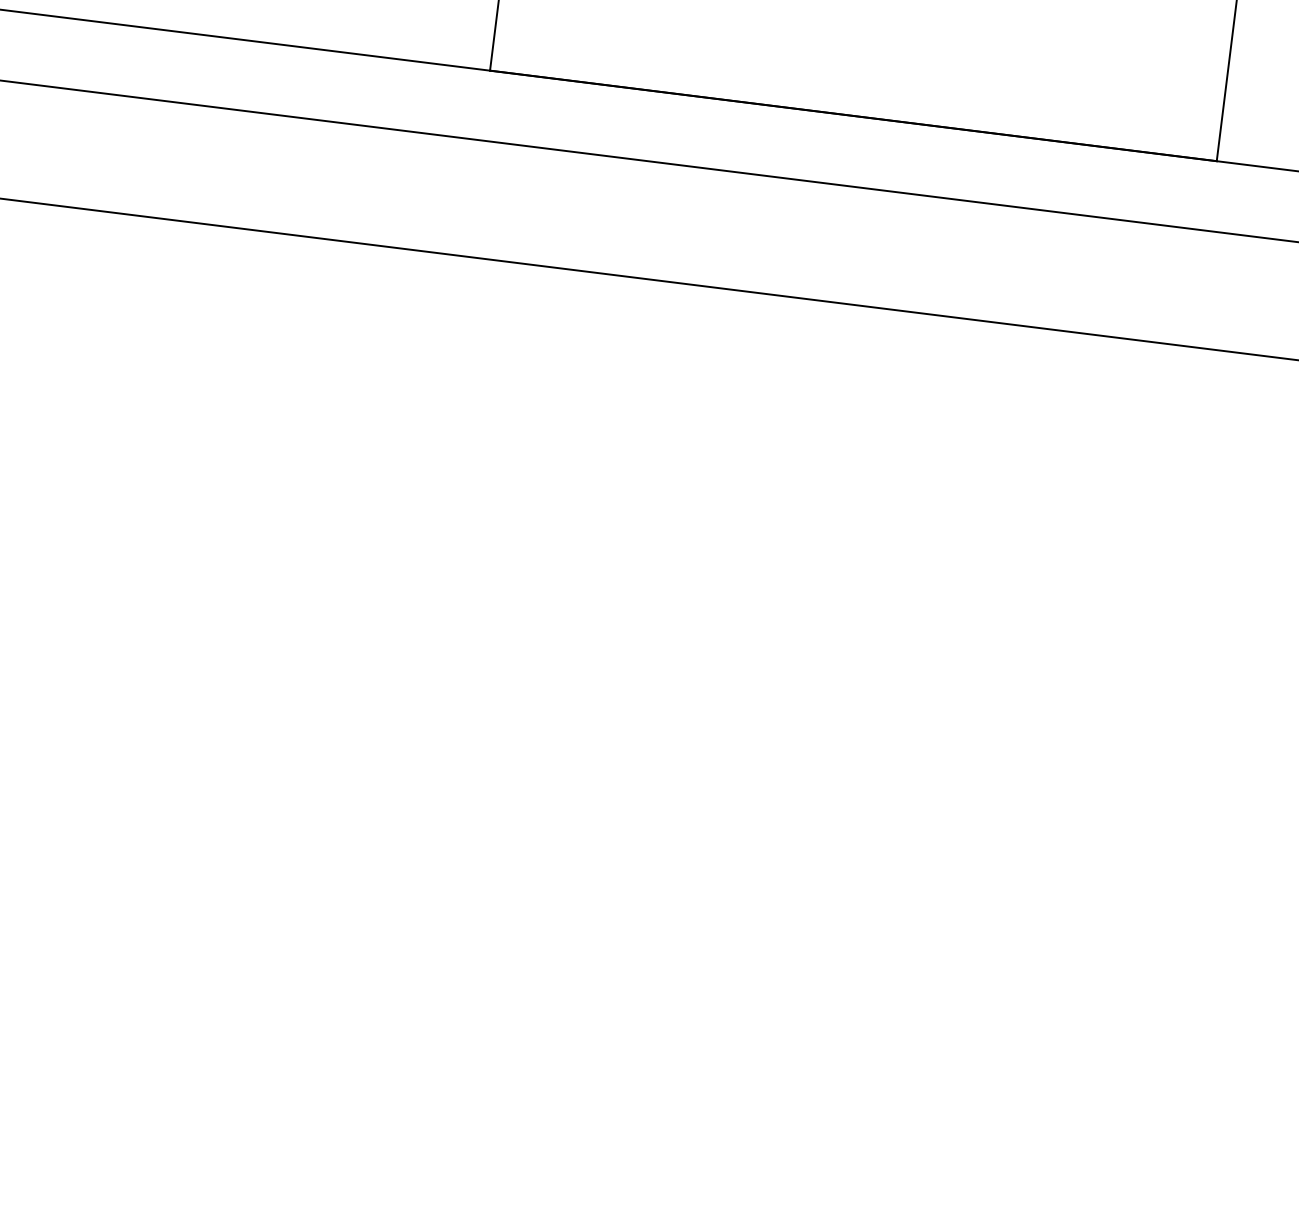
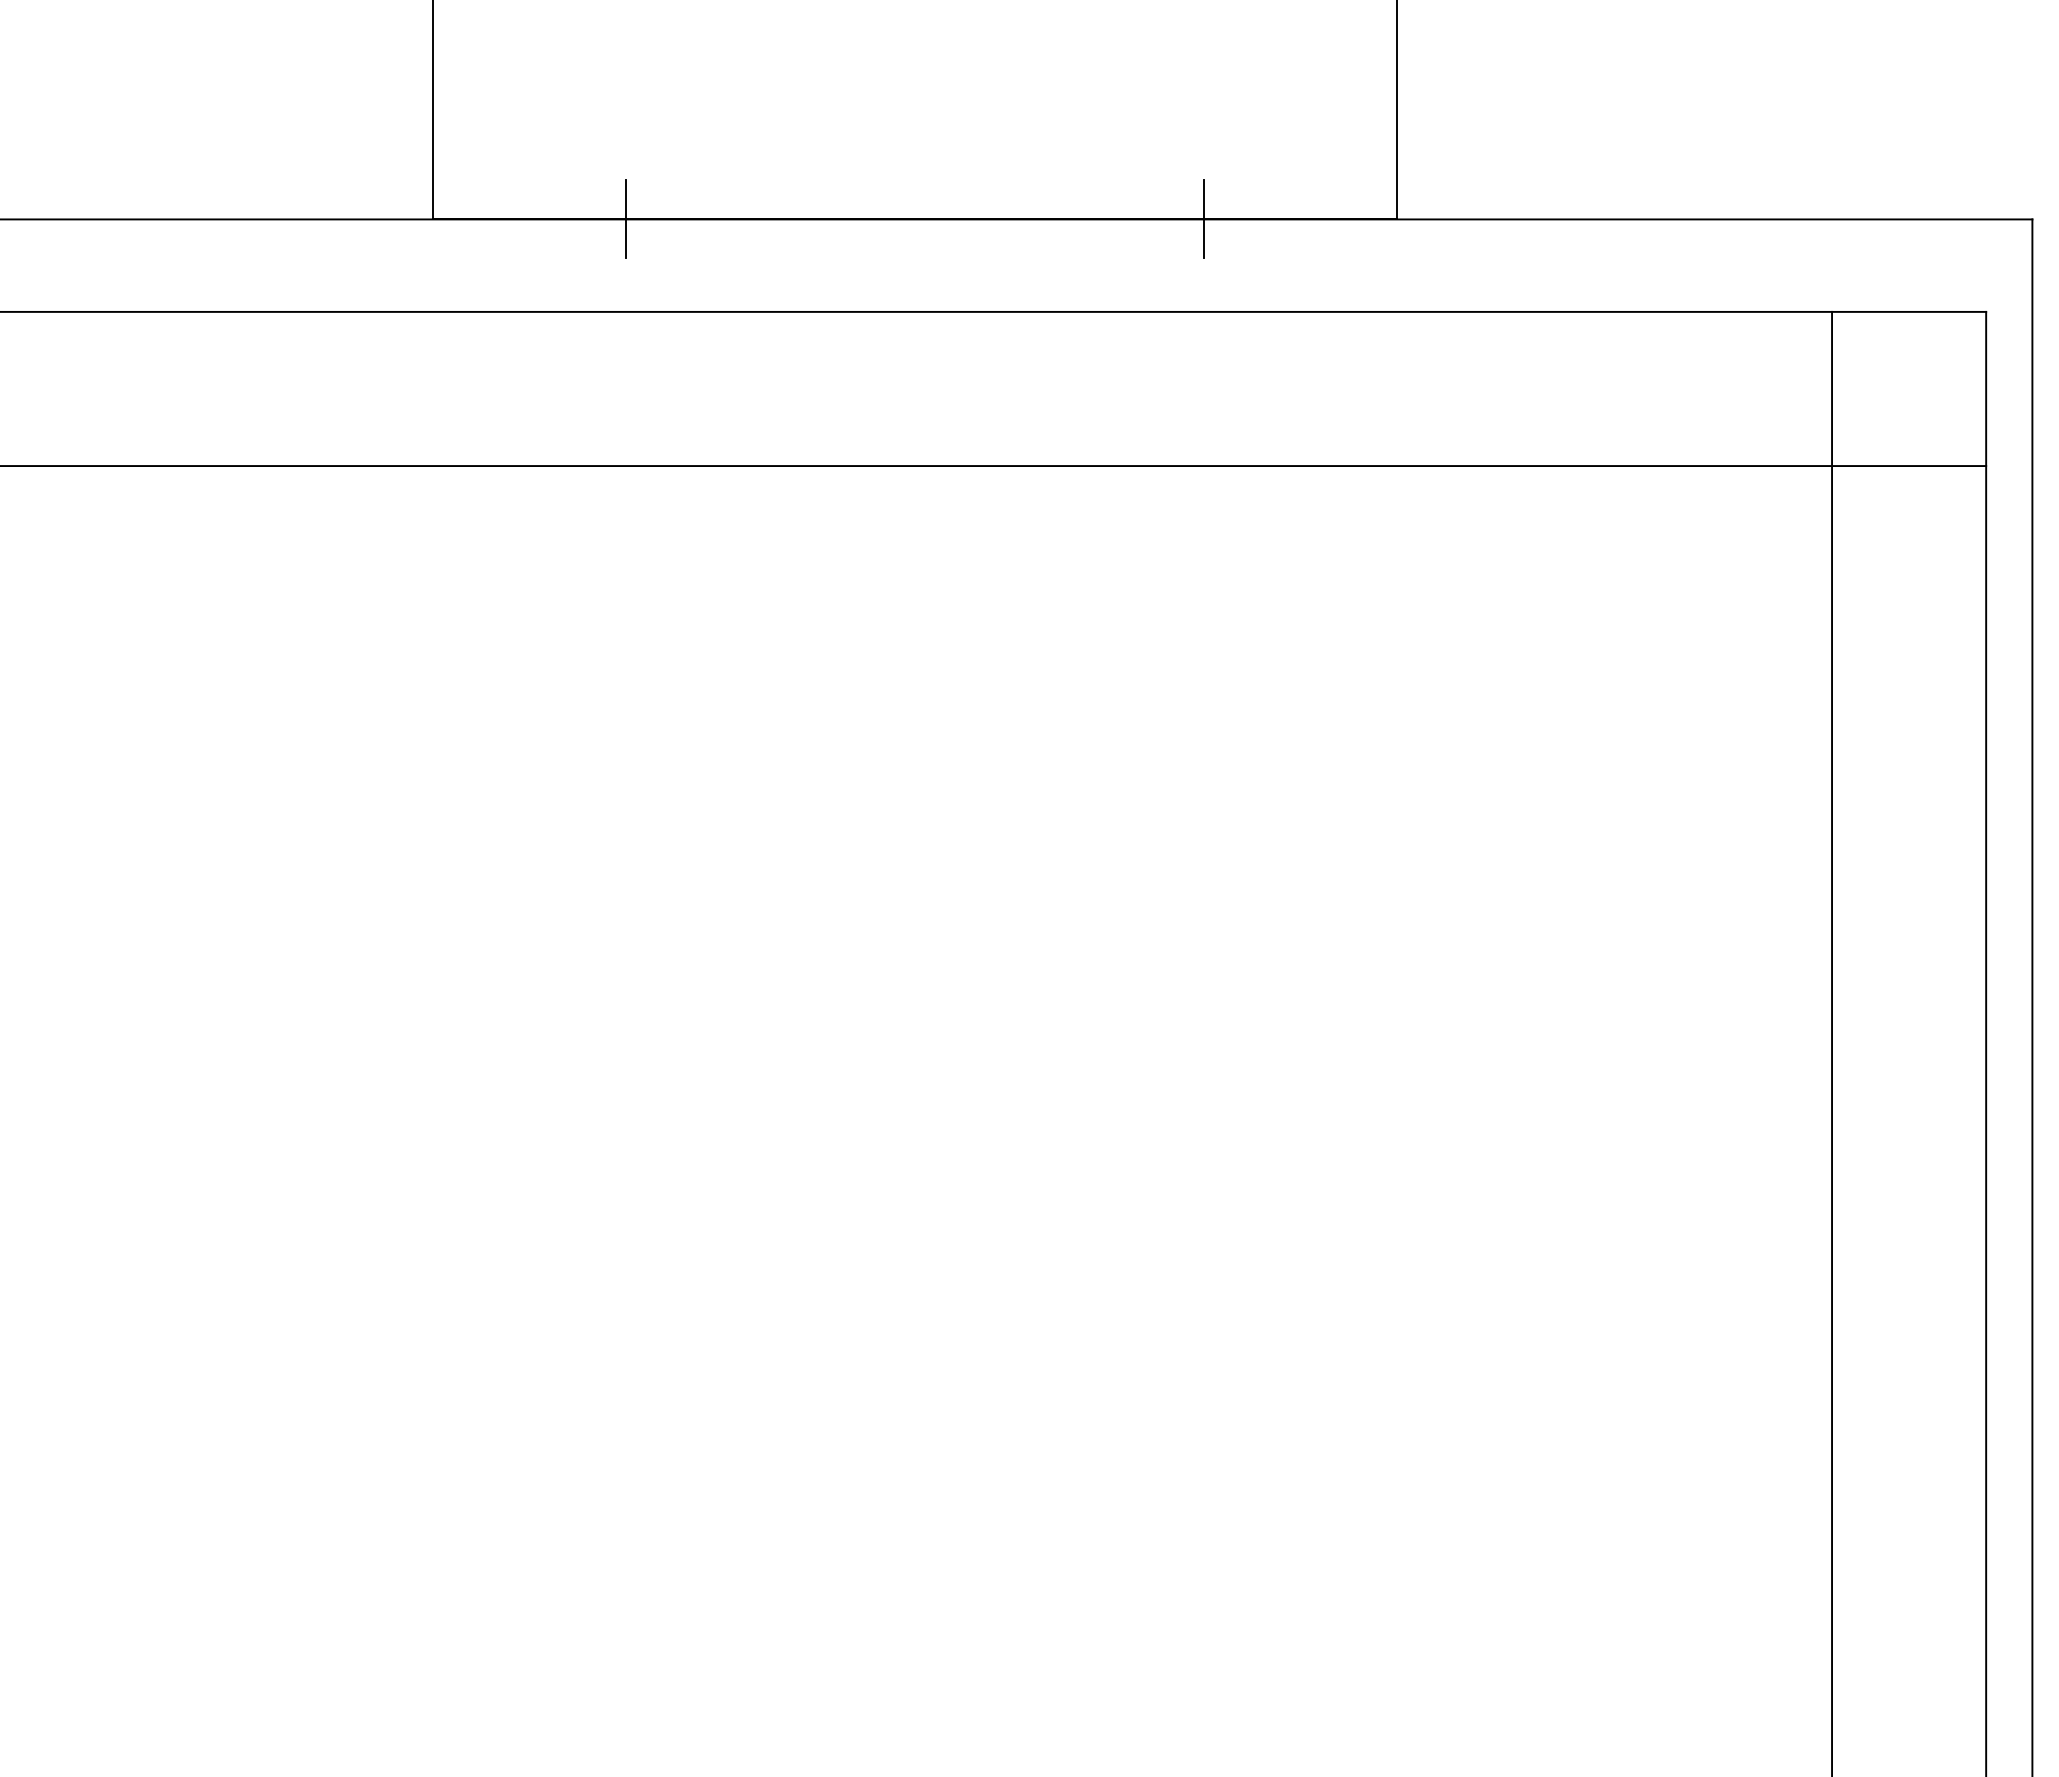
line: (635, 88) -> (626, 219), added
line: (1071, 143) -> (1204, 219), added

